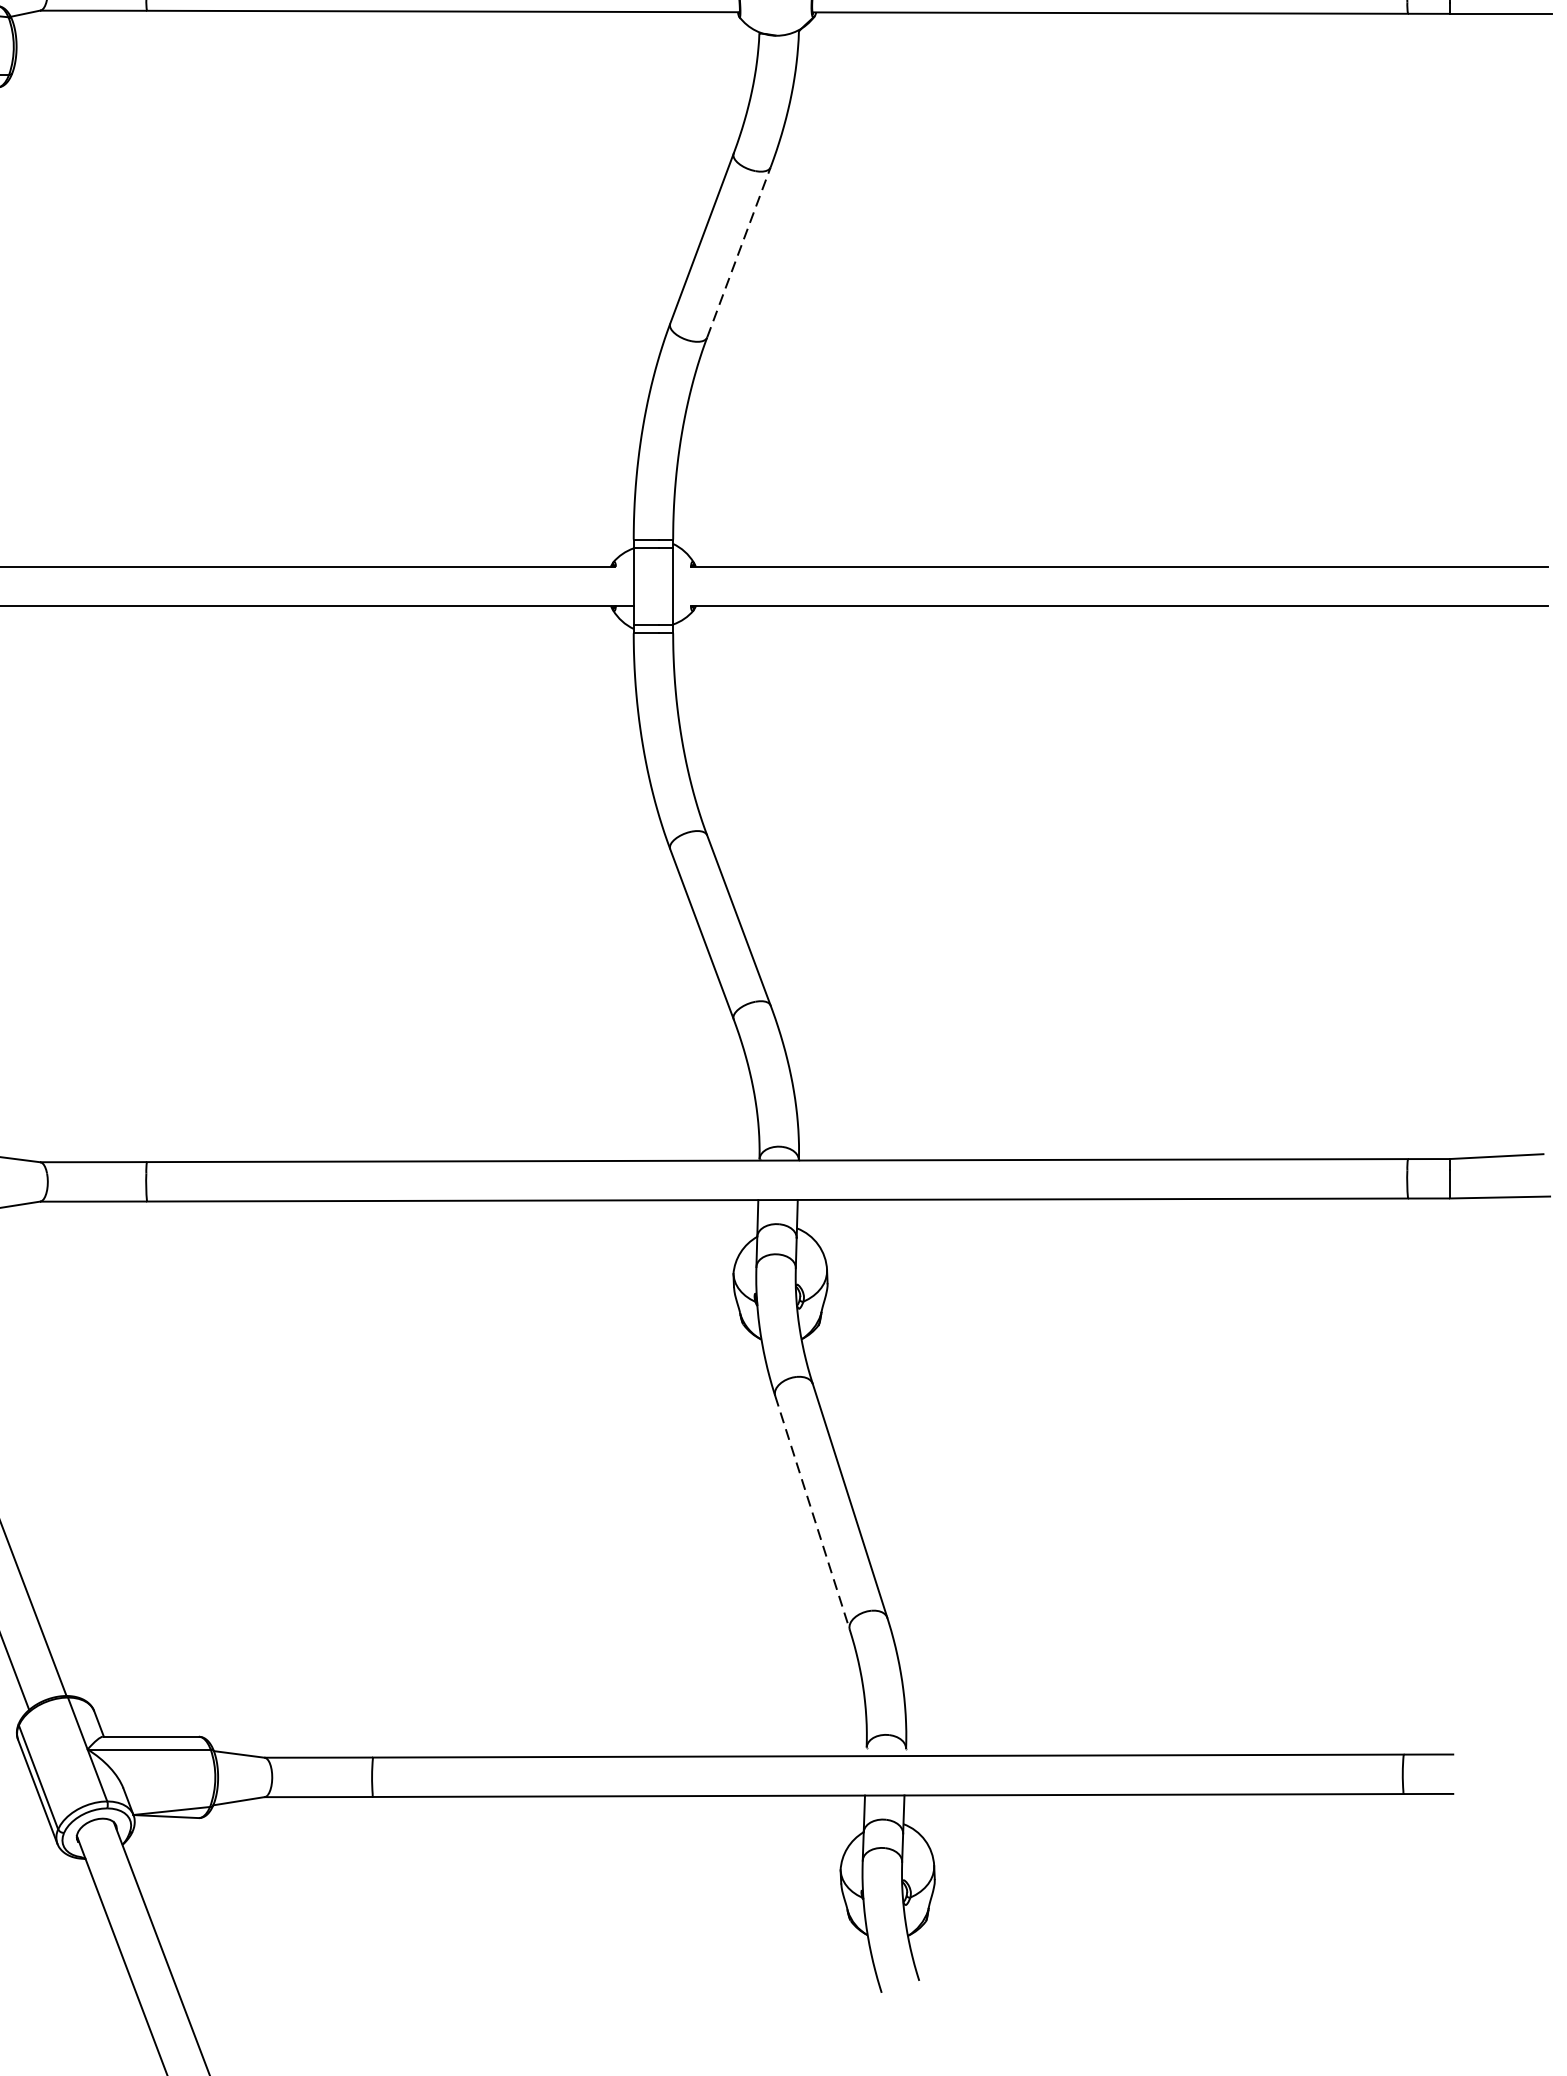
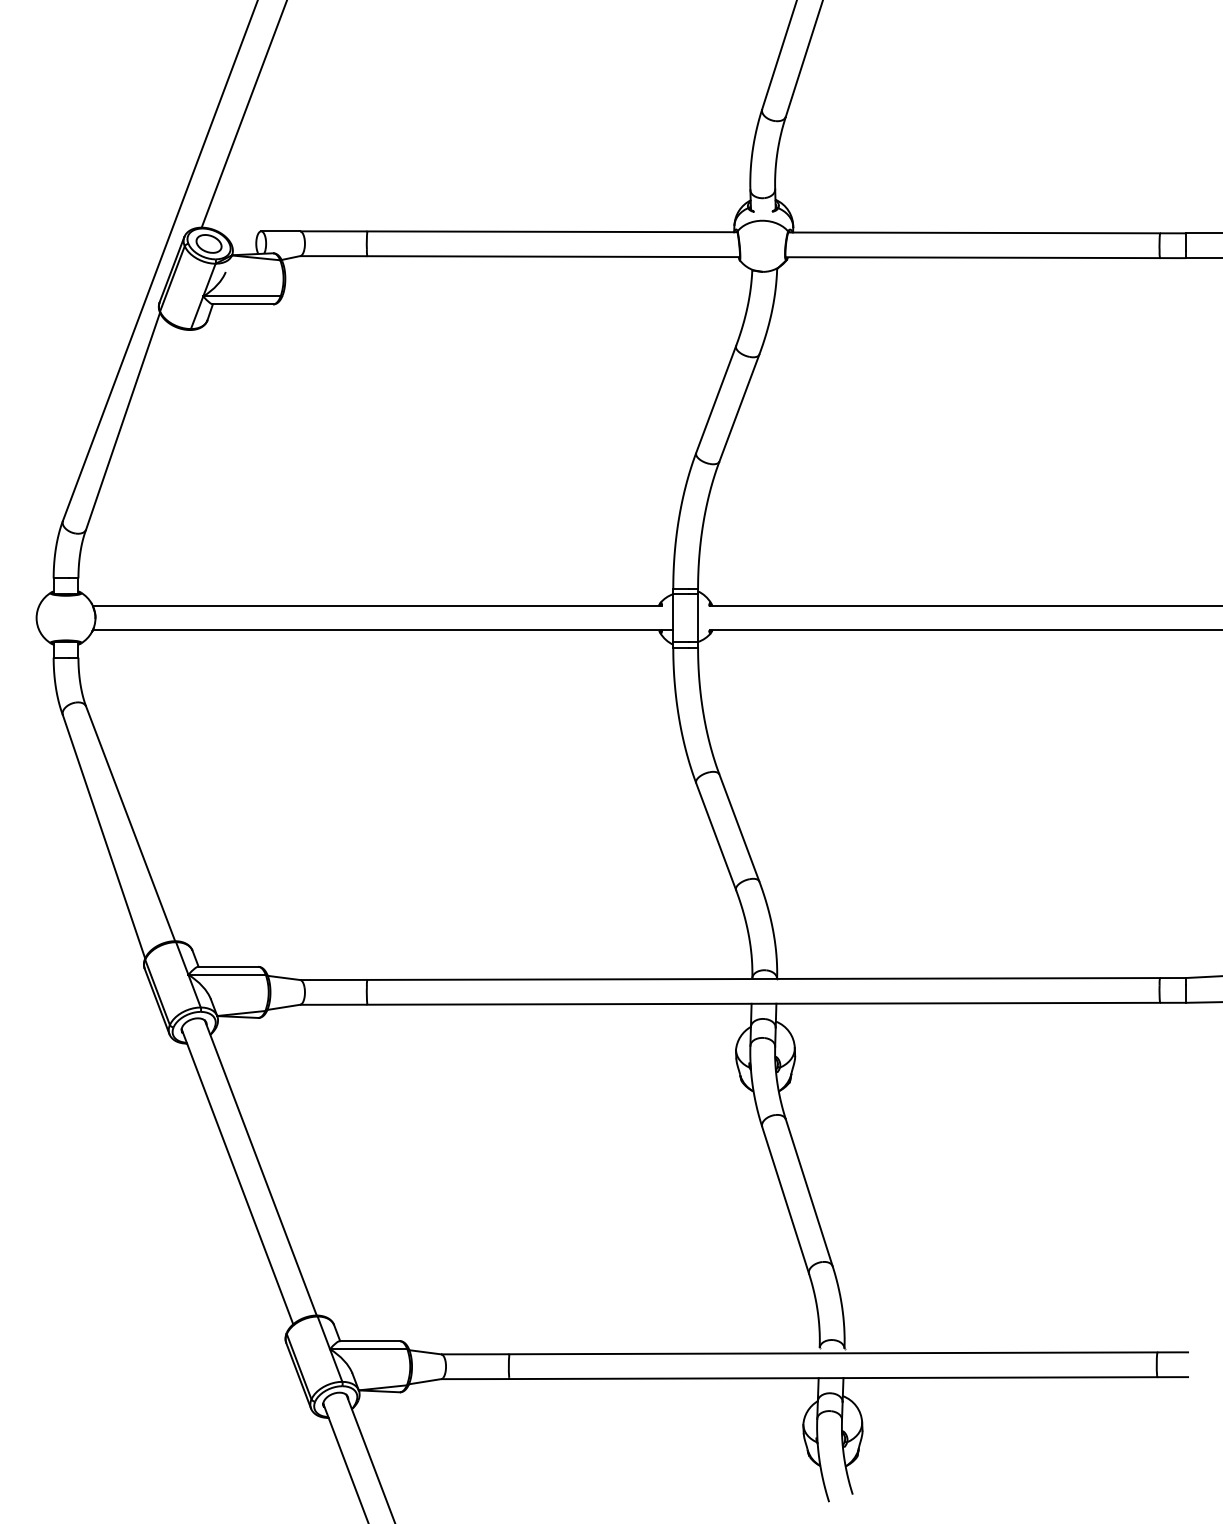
line: (739, 251) -> (739, 407), dashed -> solid
line: (812, 1512) -> (785, 1200), dashed -> solid

